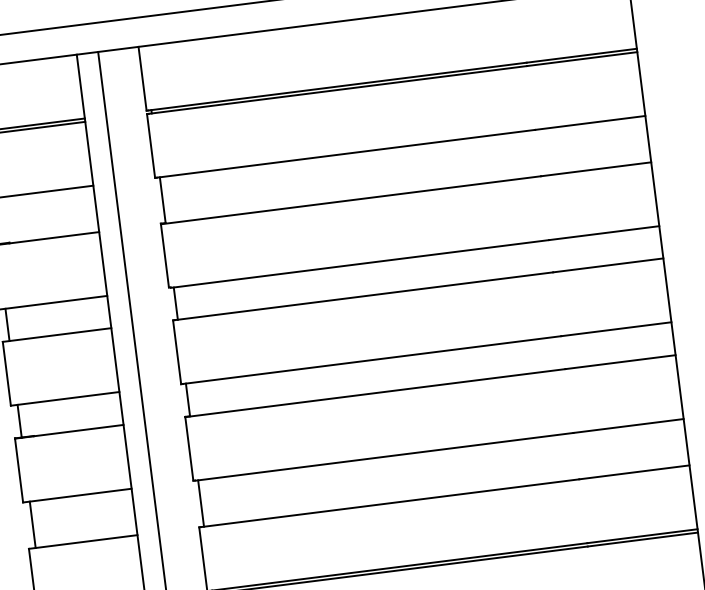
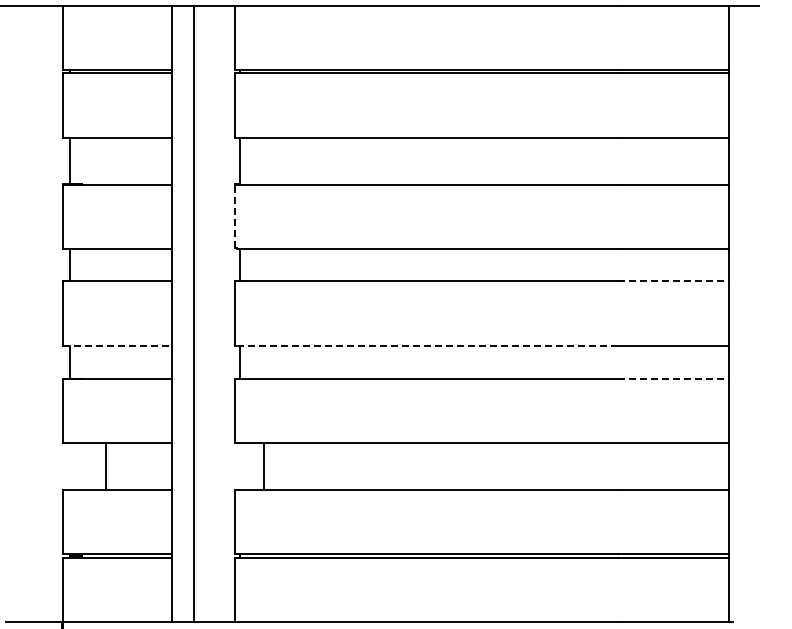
line: (164, 255) -> (234, 215), solid -> dashed
line: (608, 265) -> (673, 281), solid -> dashed
line: (372, 359) -> (427, 345), solid -> dashed
line: (620, 361) -> (673, 378), solid -> dashed
line: (64, 398) -> (117, 345), solid -> dashed
line: (201, 503) -> (263, 466), moved
line: (32, 524) -> (105, 466), moved

